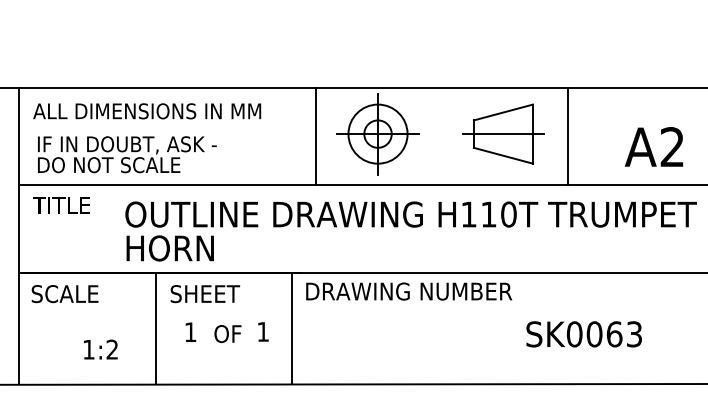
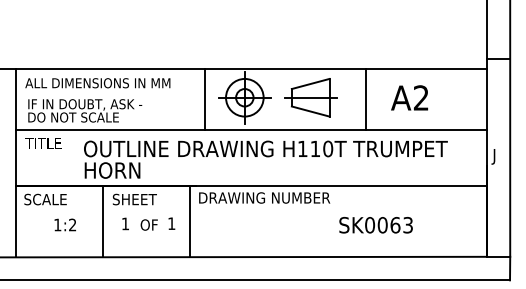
part: (503, 133) -> (310, 97), moved
text: (653, 146) -> (409, 97), moved
text: (99, 348) -> (64, 224), moved

